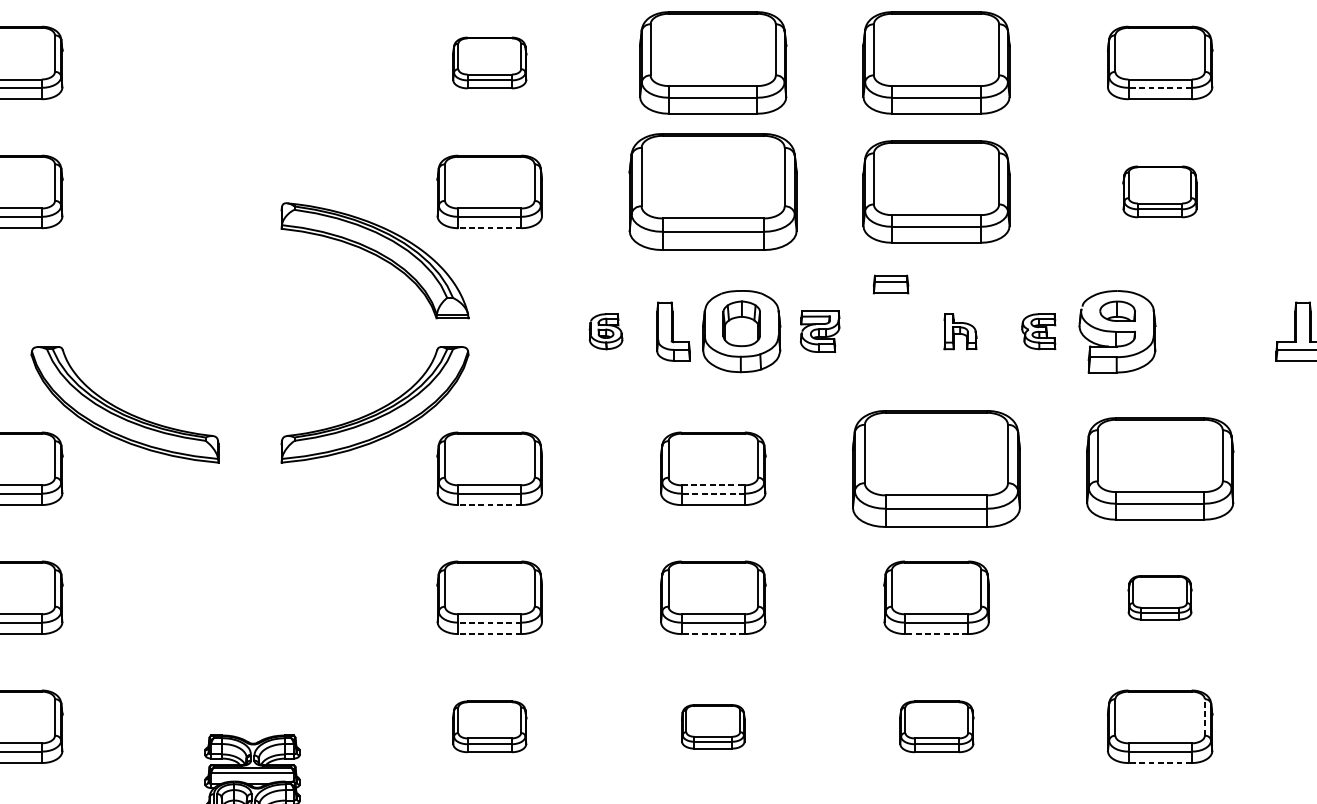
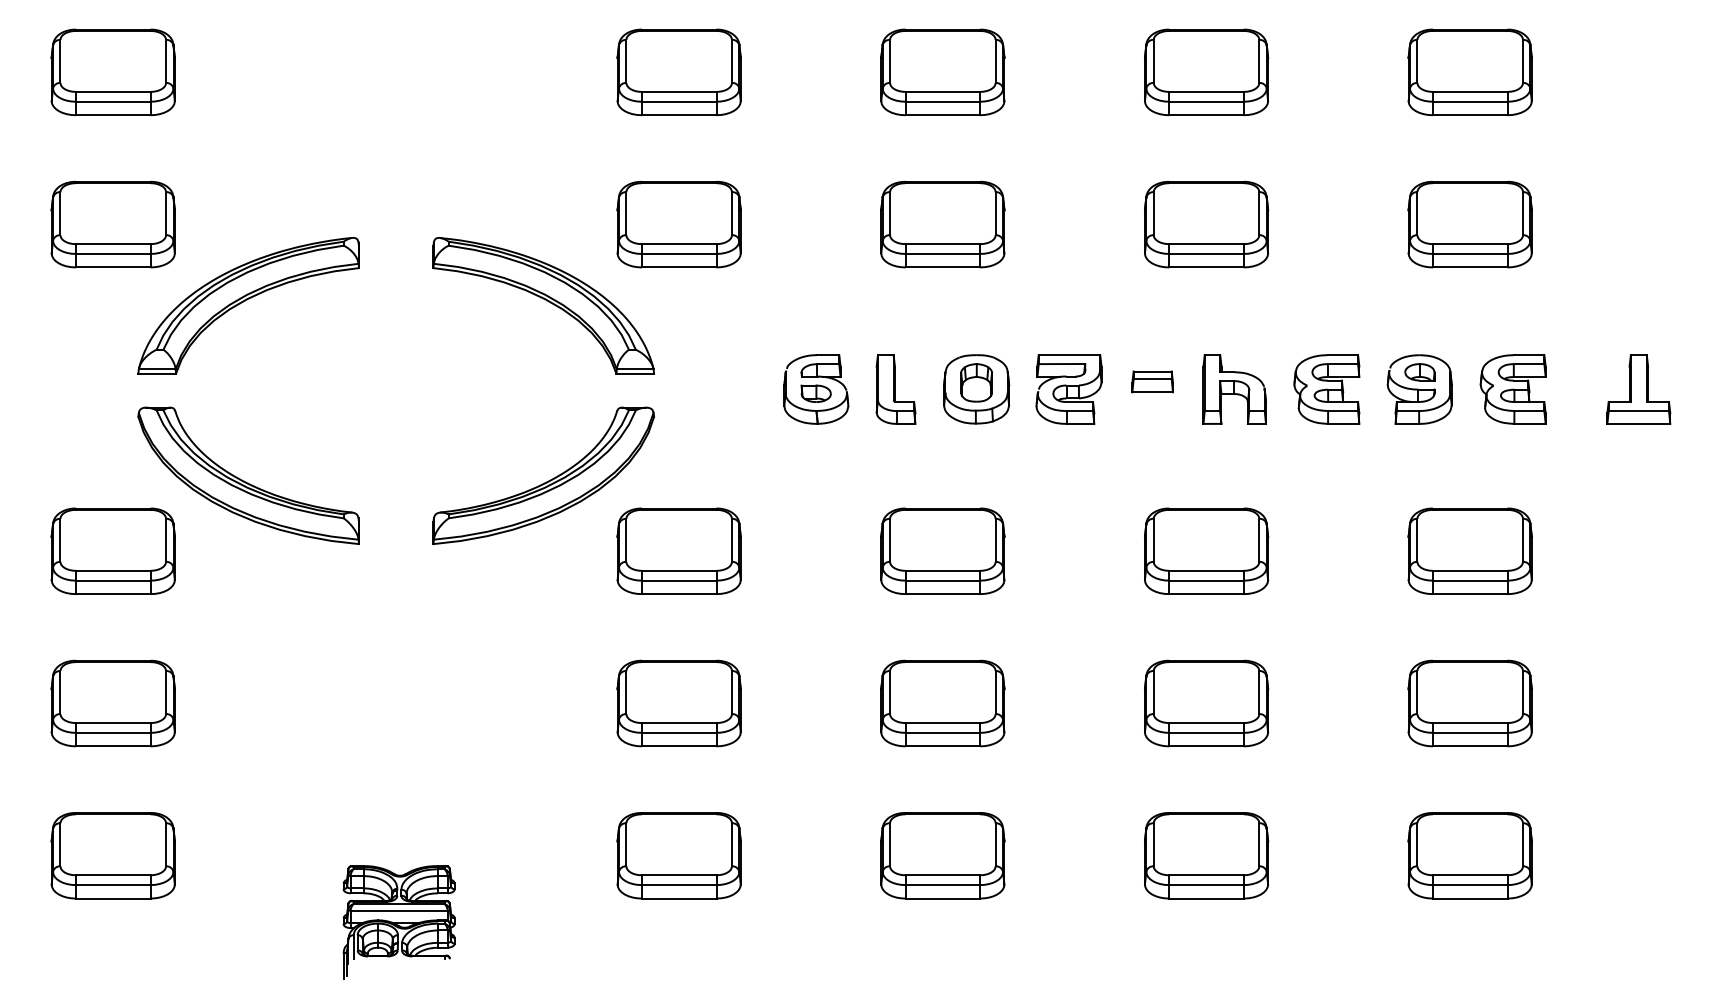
part: (489, 63) -> (678, 72), size x1.43
part: (712, 63) -> (942, 72), size x0.71
part: (936, 63) -> (1206, 72), size x0.71
line: (1159, 87) -> (1469, 101), dashed -> solid
part: (712, 191) -> (942, 224), size x0.62
part: (936, 191) -> (1206, 224), size x0.71
part: (1159, 191) -> (1469, 224), size x1.43
line: (489, 228) -> (678, 267), dashed -> solid
part: (124, 260) -> (248, 305), added
part: (890, 284) -> (1152, 381), moved
part: (606, 331) -> (816, 389), size x1.67
part: (741, 331) -> (976, 389), size x0.71
part: (819, 331) -> (1068, 389), size x1.43
part: (960, 331) -> (1234, 389), size x1.67
part: (1038, 331) -> (1326, 389), size x1.67
part: (1117, 331) -> (1419, 389), size x0.71
part: (1195, 331) -> (1512, 389), added
part: (936, 468) -> (1206, 550), size x0.62
part: (1159, 468) -> (1469, 550), size x0.71
line: (713, 485) -> (943, 570), dashed -> solid
line: (712, 493) -> (942, 580), dashed -> solid
line: (489, 505) -> (678, 594), dashed -> solid
part: (1159, 597) -> (1469, 703), size x1.67
line: (489, 622) -> (678, 732), dashed -> solid
line: (489, 634) -> (678, 746), dashed -> solid
line: (712, 634) -> (942, 746), dashed -> solid
line: (936, 634) -> (1206, 746), dashed -> solid
line: (1205, 717) -> (1523, 844), dashed -> solid
part: (489, 726) -> (678, 855), size x1.43
part: (712, 726) -> (942, 855), size x1.67
part: (936, 726) -> (1206, 855), size x1.43
line: (1159, 763) -> (1469, 898), dashed -> solid

